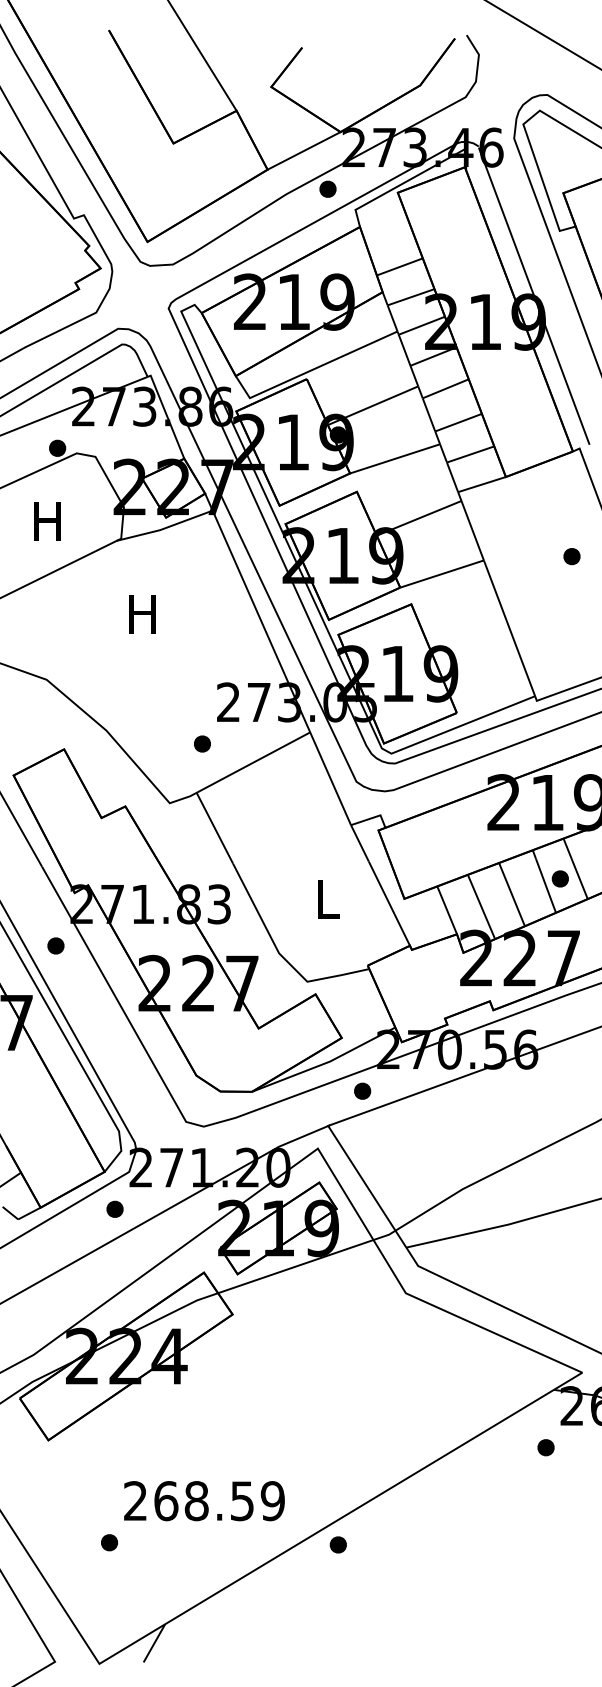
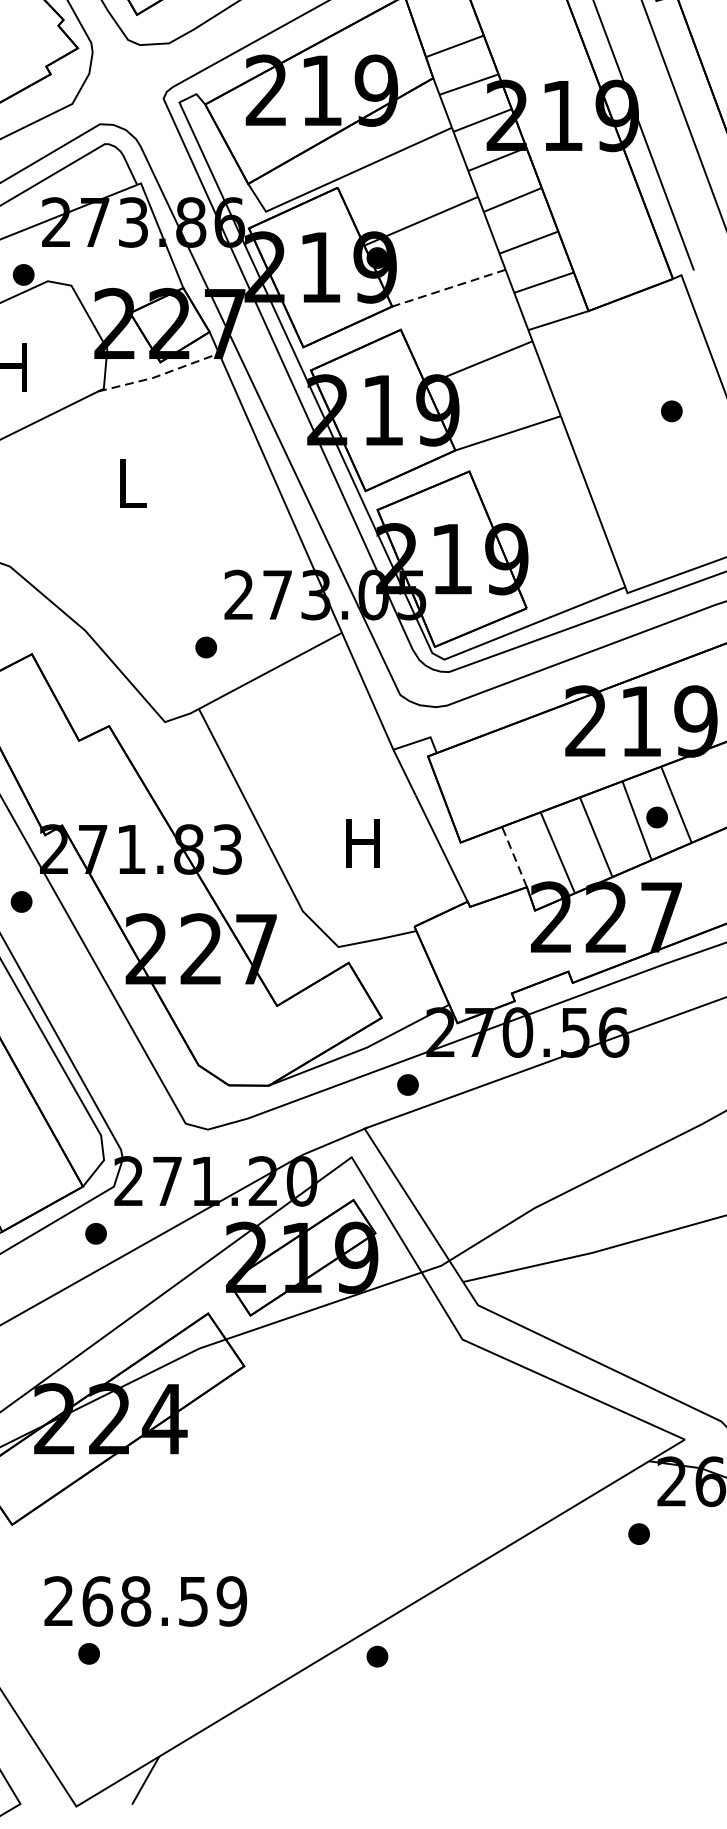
line: (394, 459) -> (448, 288), solid -> dashed
line: (165, 528) -> (159, 375), solid -> dashed
text: (142, 614) -> (130, 484), H -> L
text: (326, 899) -> (362, 843), L -> H
line: (447, 910) -> (514, 857), solid -> dashed
text: (204, 1501) -> (145, 1601), moved

